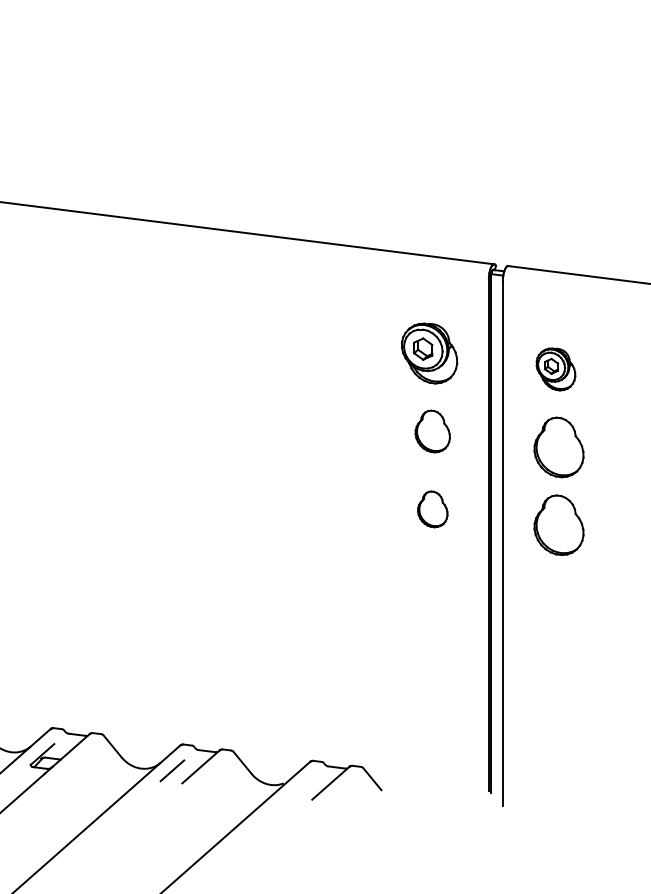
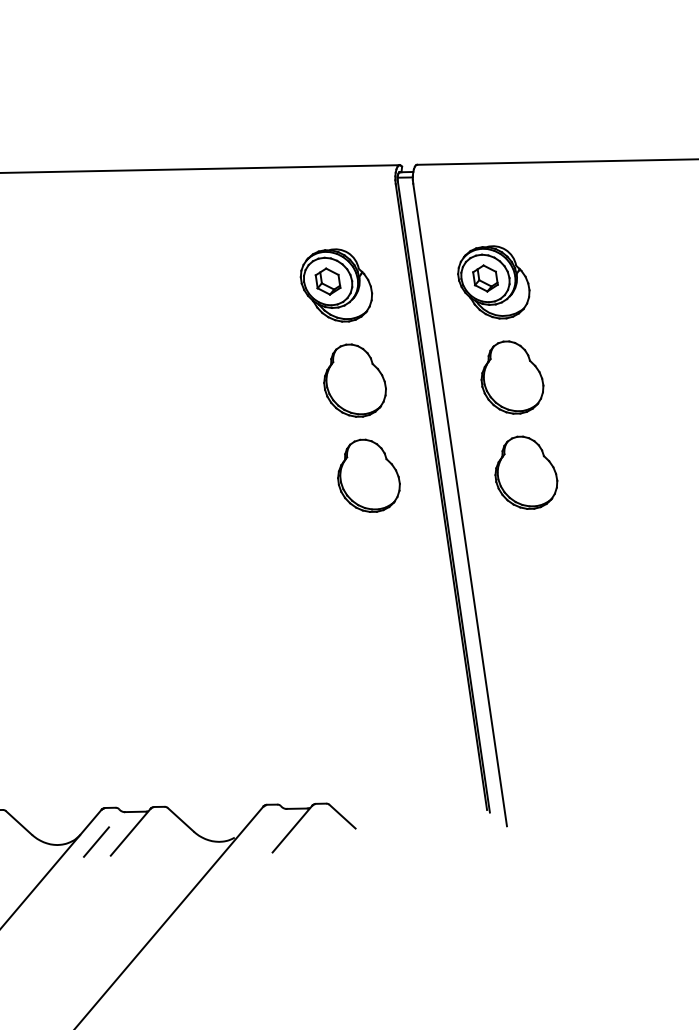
part: (555, 369) -> (493, 282), size x1.43
part: (432, 431) -> (354, 380), size x1.43
part: (432, 509) -> (367, 476), size x1.67

